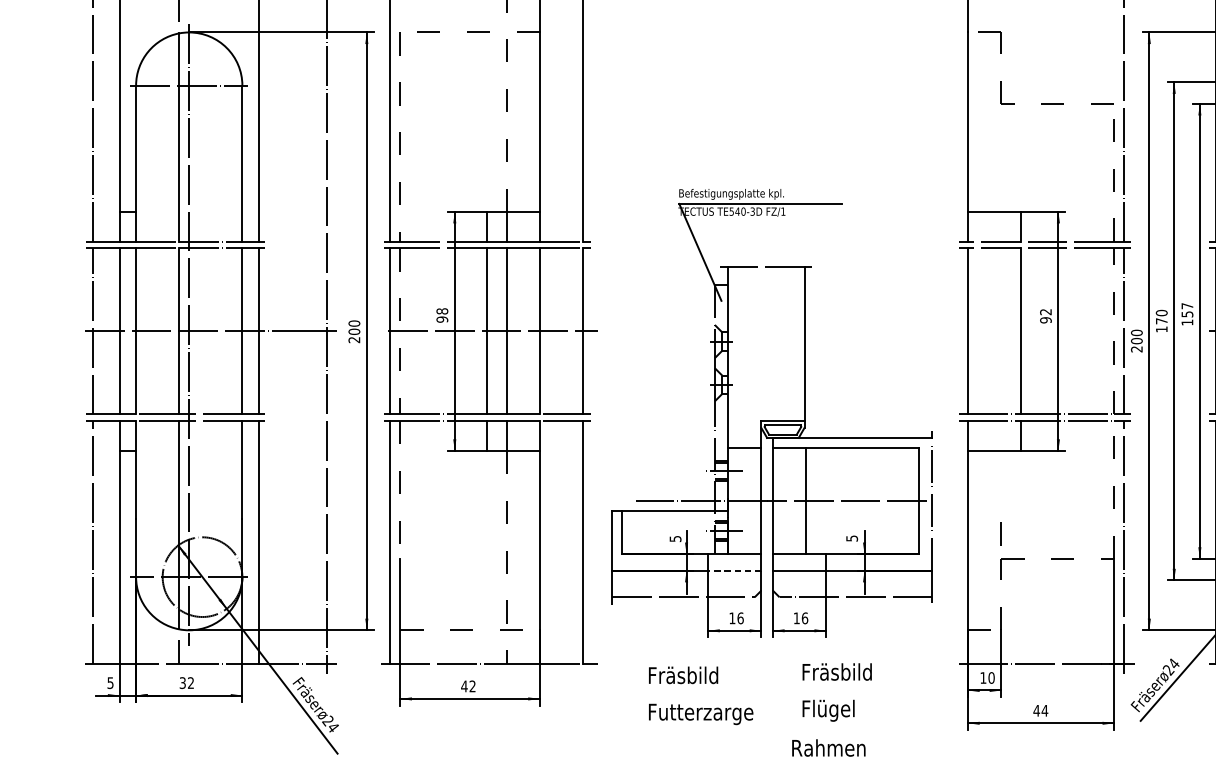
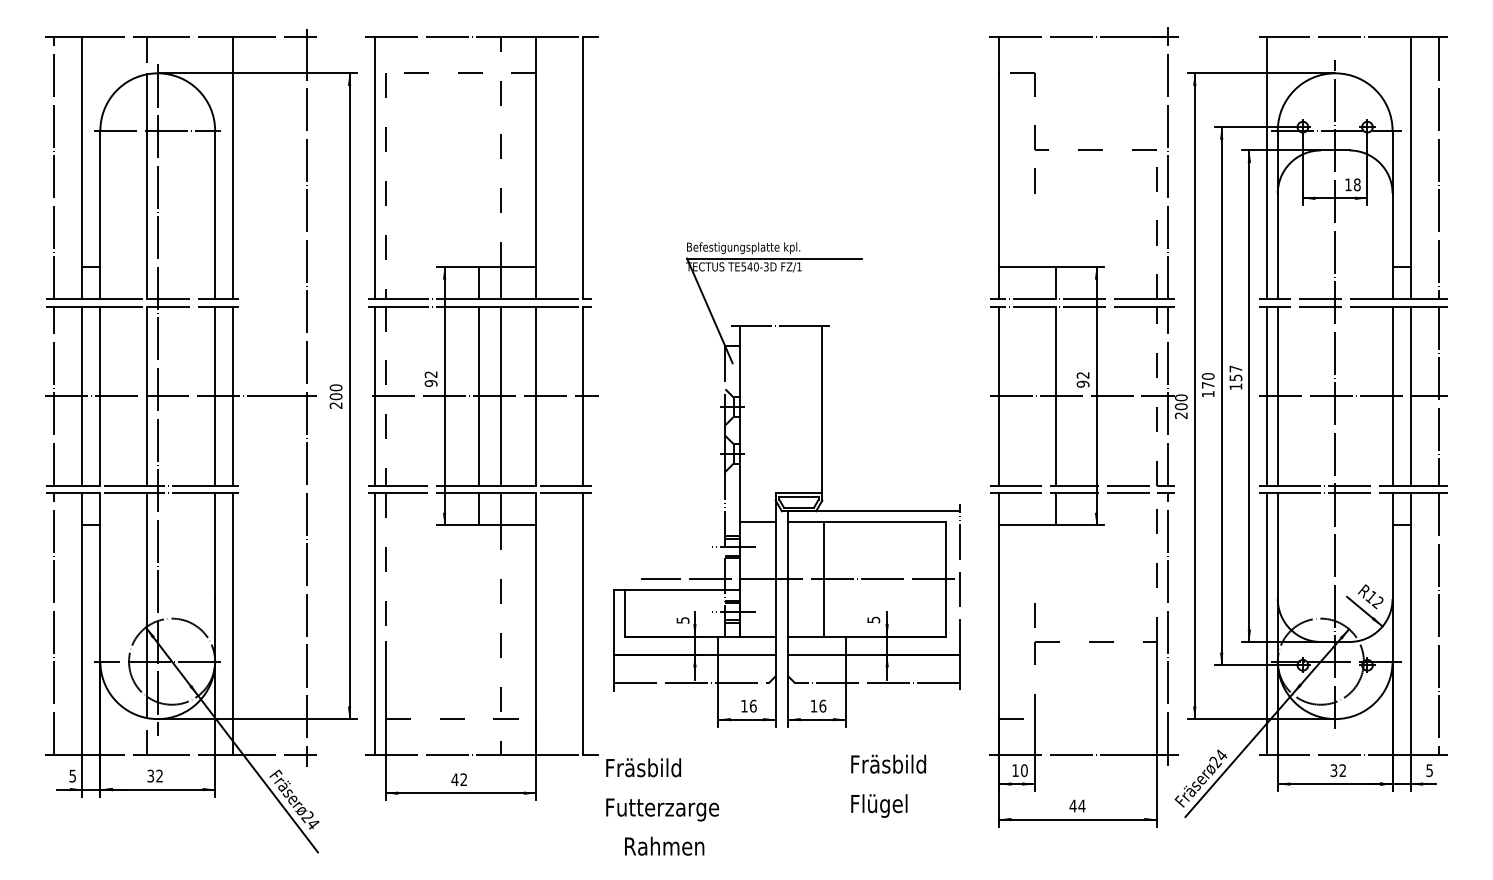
line: (1000, 131) -> (1034, 180), added
text: (441, 311) -> (430, 374), 98 -> 92
line: (1044, 331) -> (1081, 396), added
line: (734, 570) -> (746, 654), dashed -> solid
text: (837, 691) -> (888, 785), moved
text: (700, 695) -> (662, 789), moved
text: (828, 747) -> (664, 845), moved

